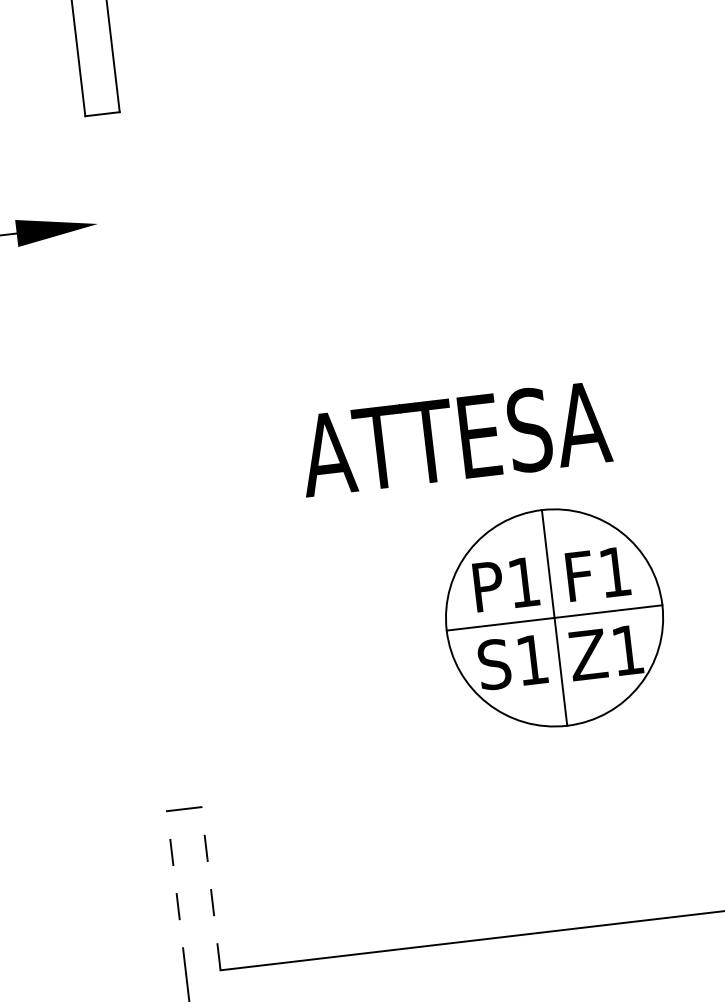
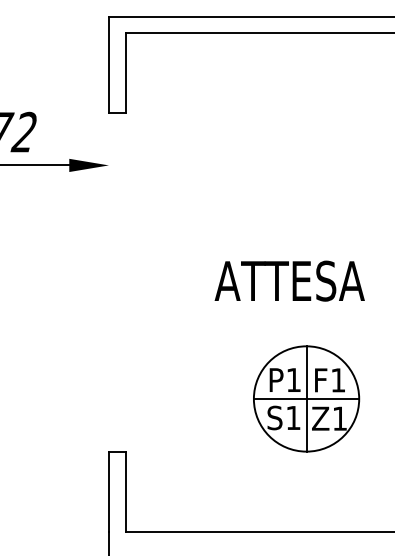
text: (454, 437) -> (289, 280), moved
part: (554, 616) -> (306, 398), moved
line: (210, 887) -> (125, 491), dashed -> solid
line: (175, 891) -> (108, 491), dashed -> solid

